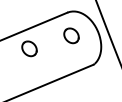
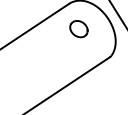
part: (29, 48) -> (34, 52), removed

